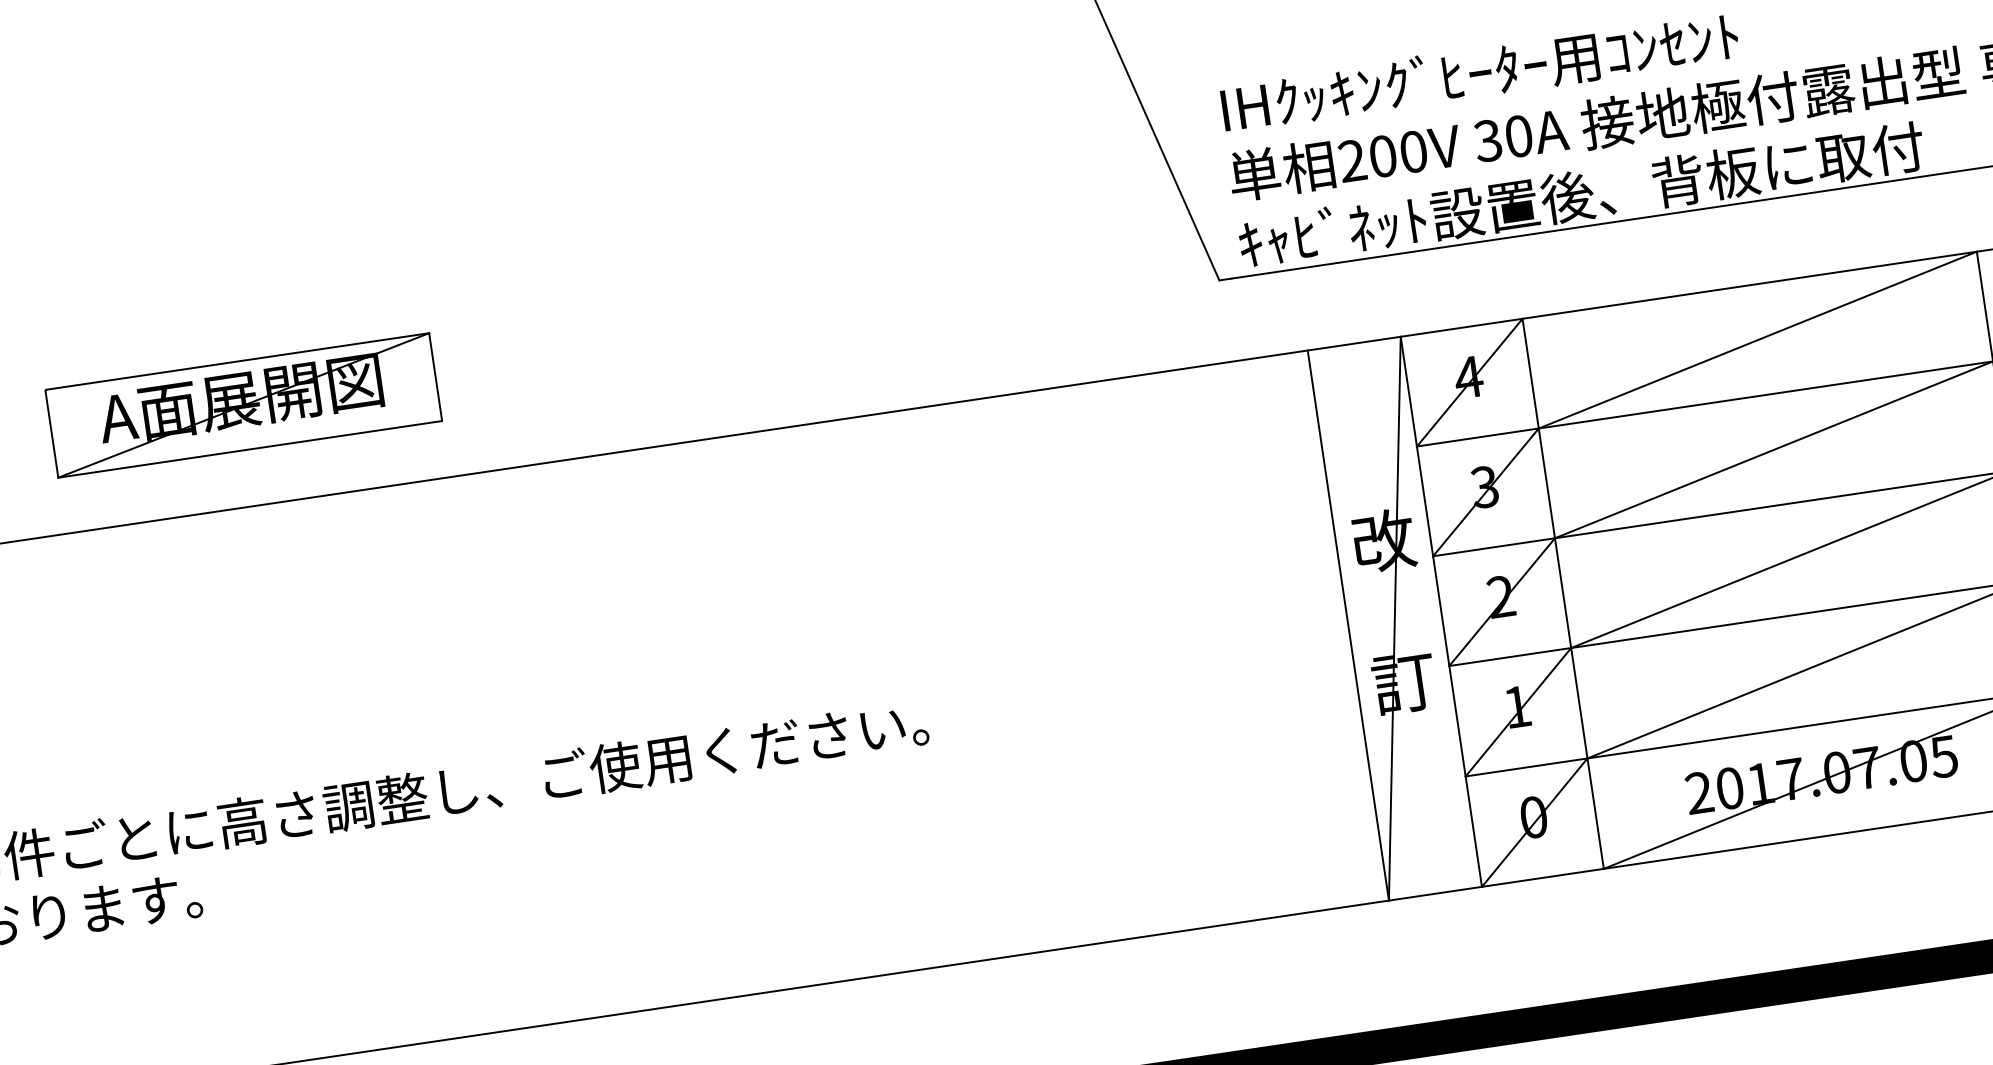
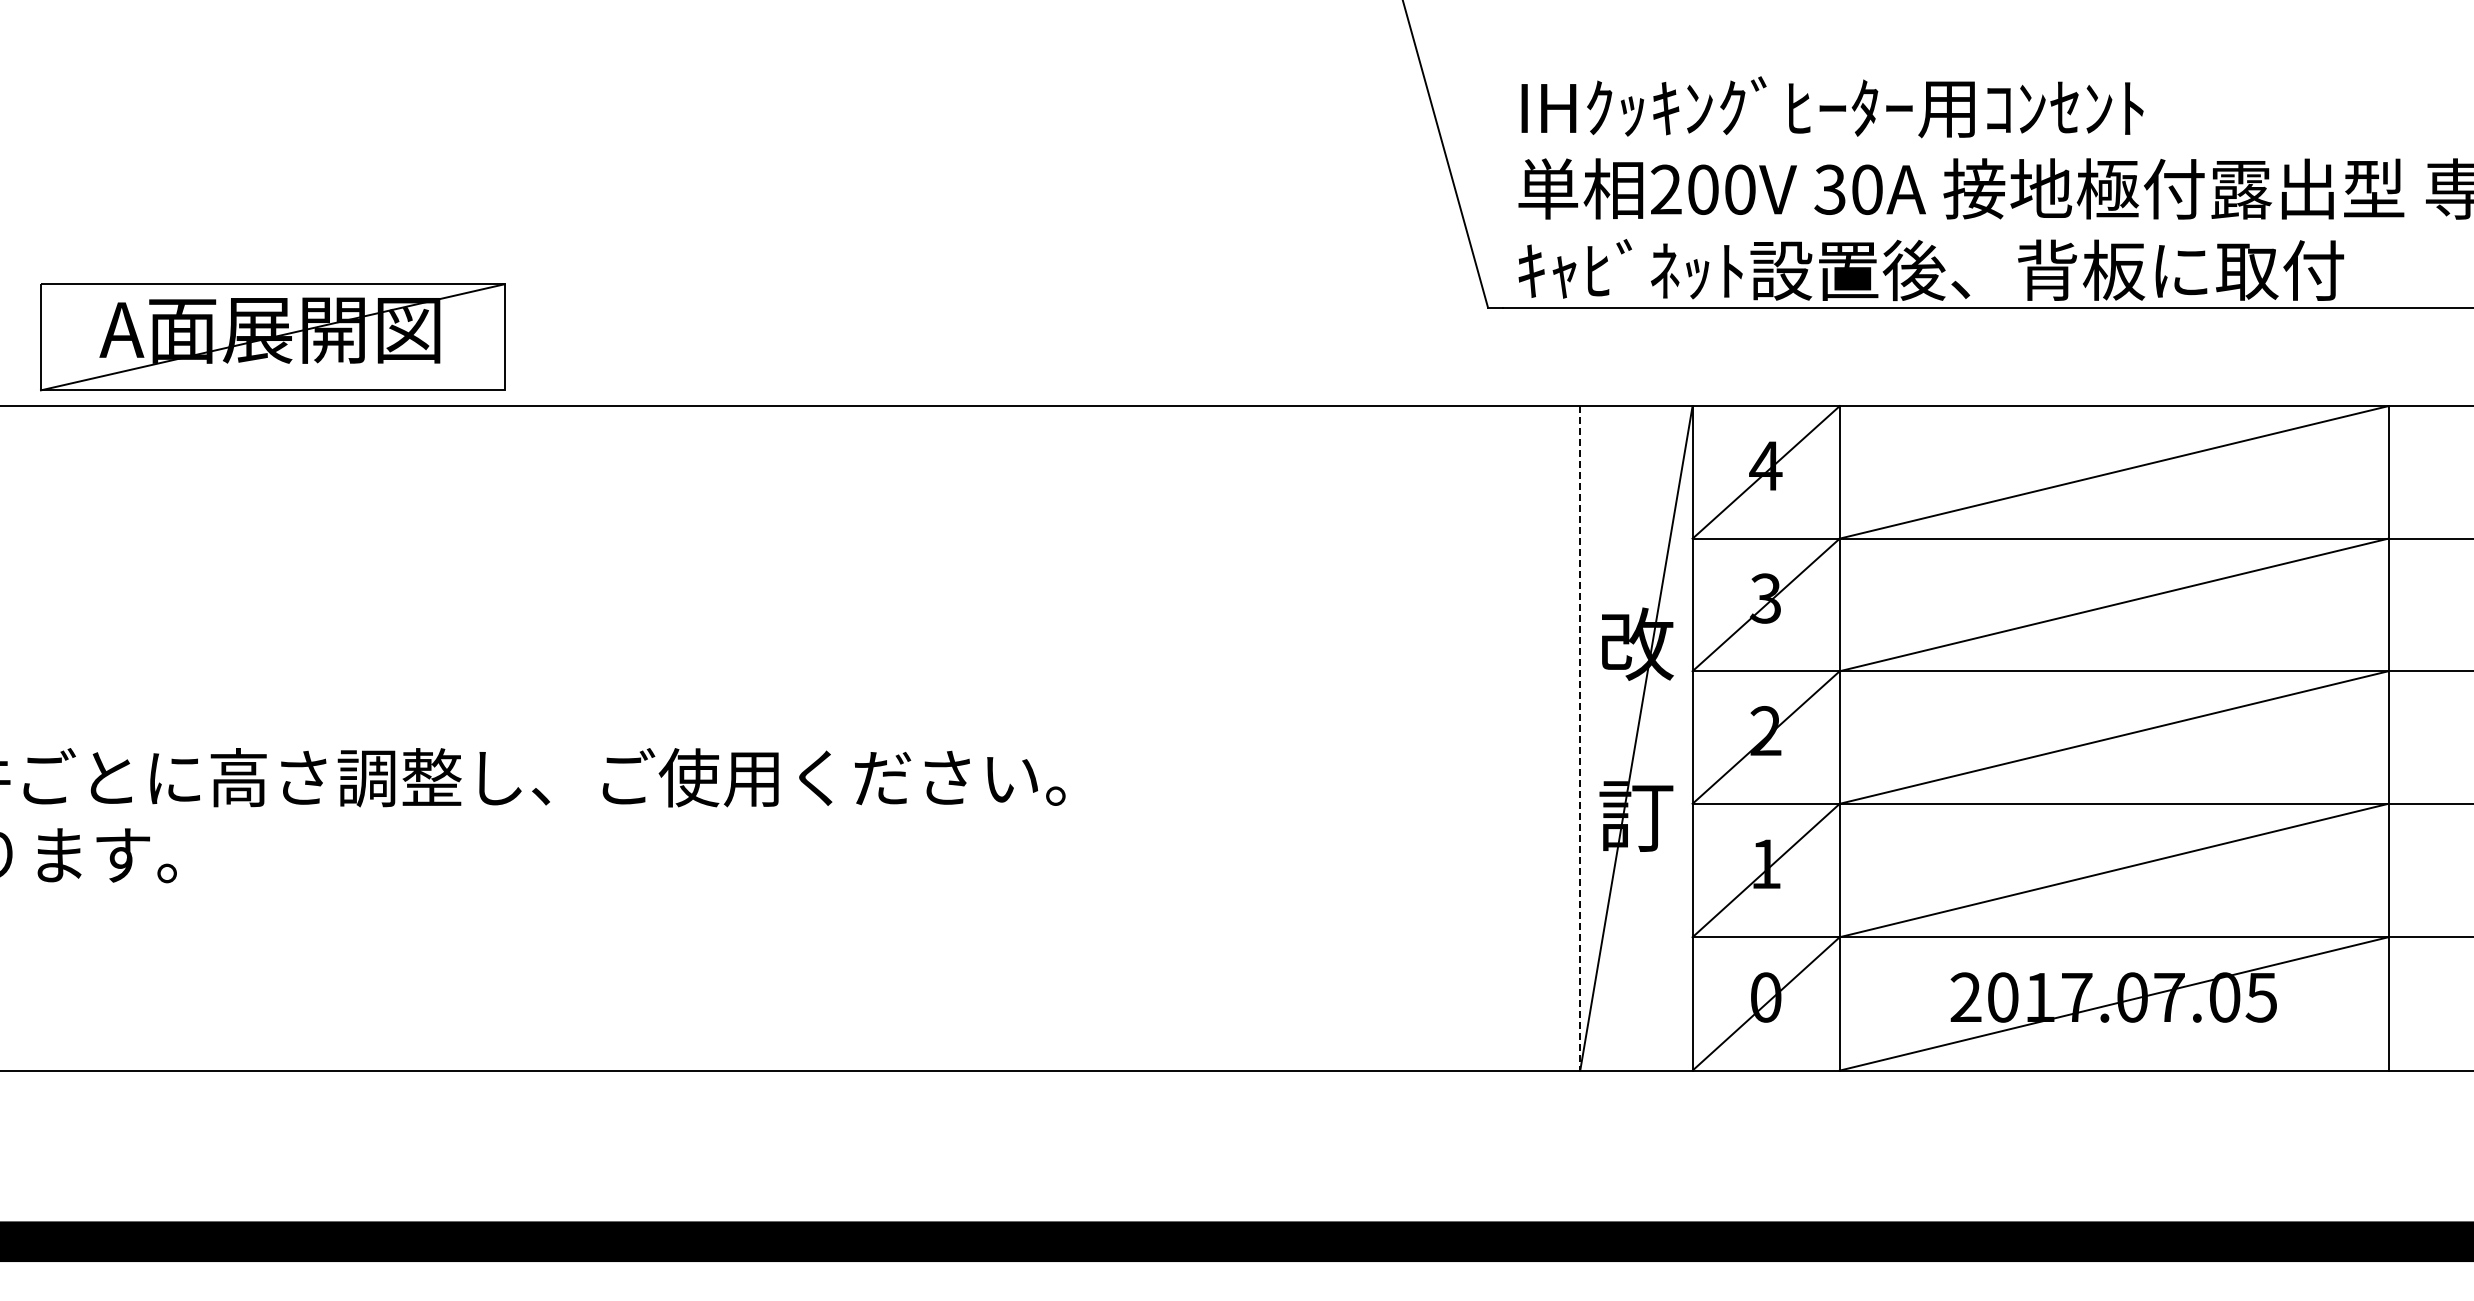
part: (243, 405) -> (272, 337), moved
line: (1348, 625) -> (1580, 738), solid -> dashed

